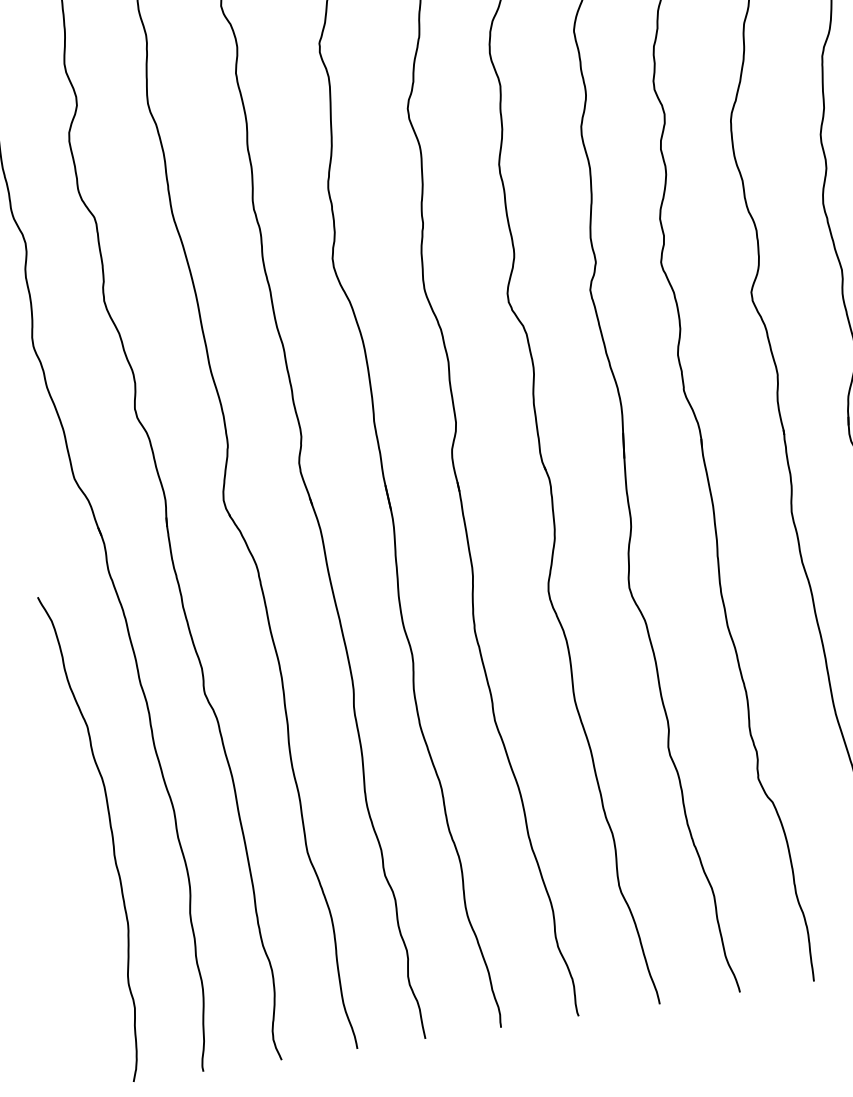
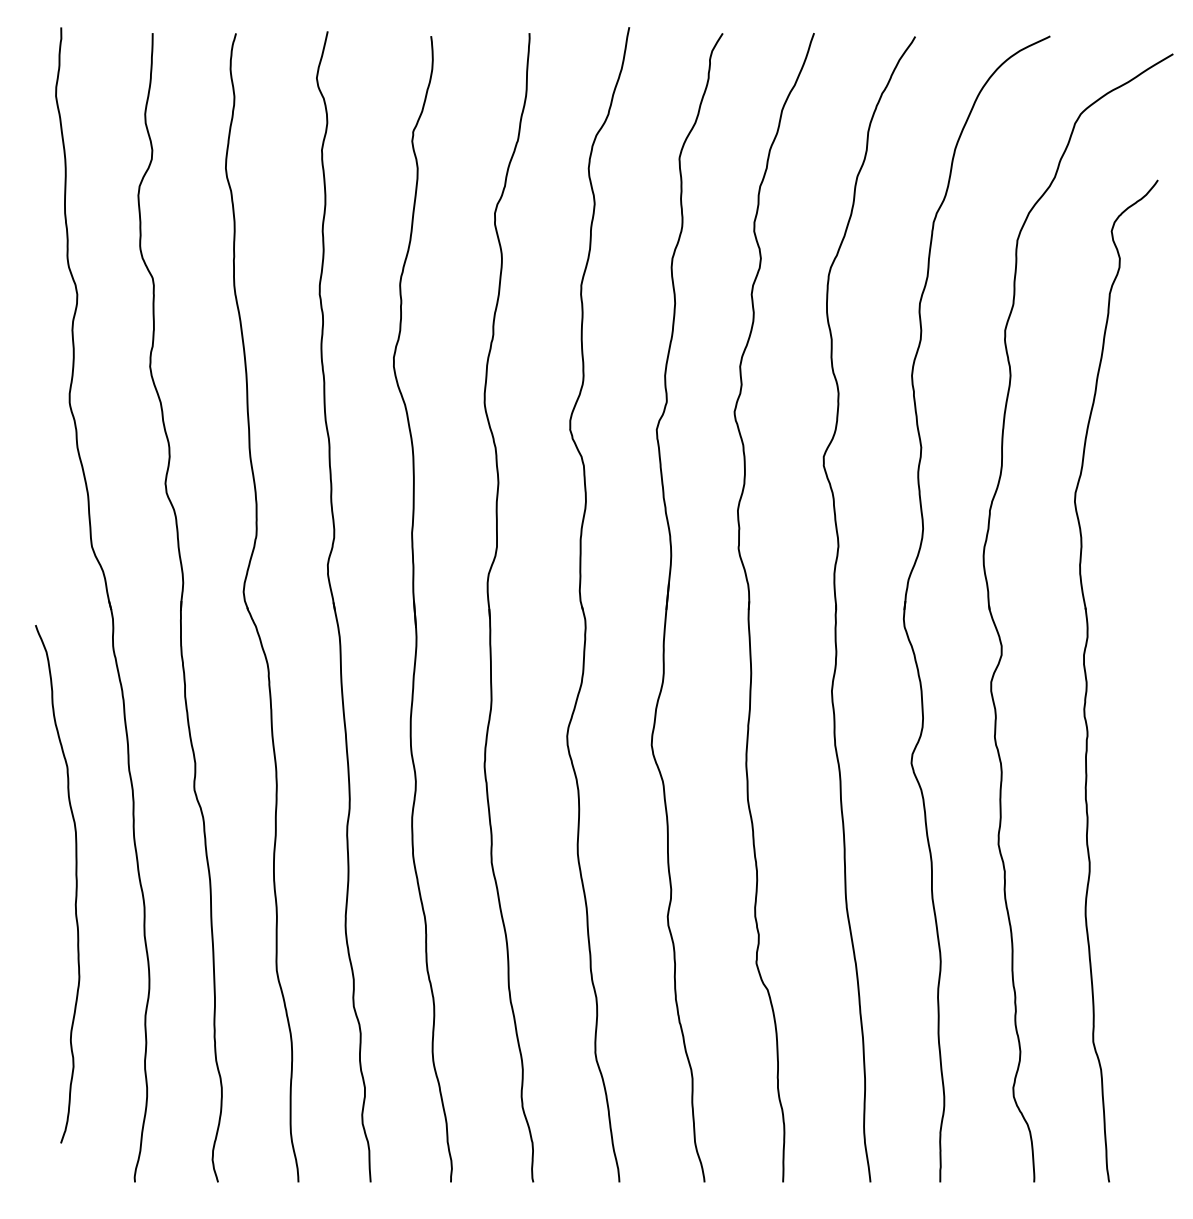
curve: (111, 836) -> (75, 884), moved

